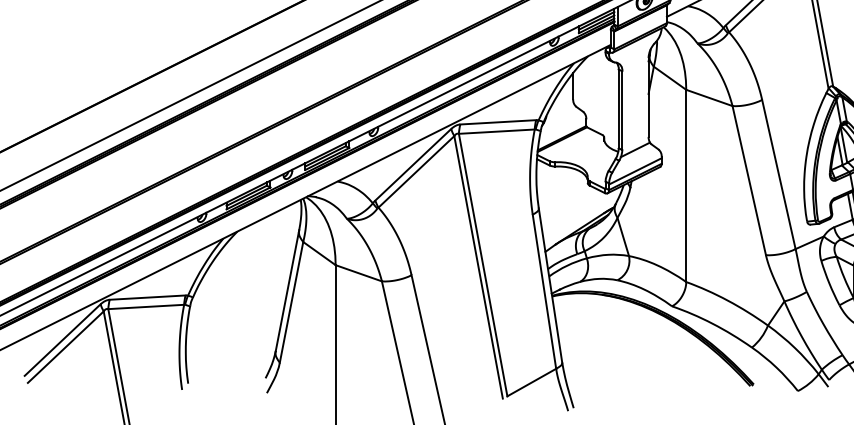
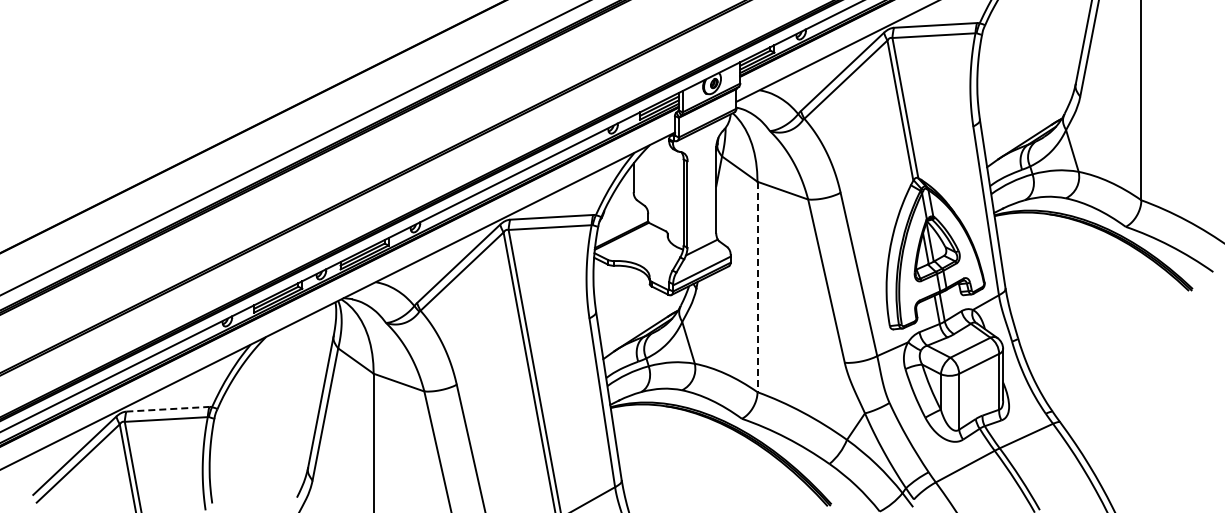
line: (686, 186) -> (757, 287), solid -> dashed
line: (147, 297) -> (167, 409), solid -> dashed

